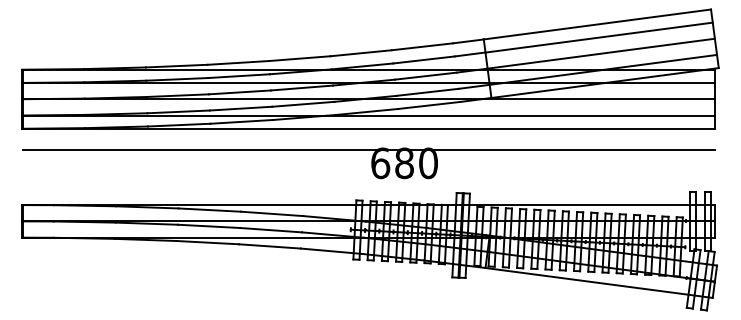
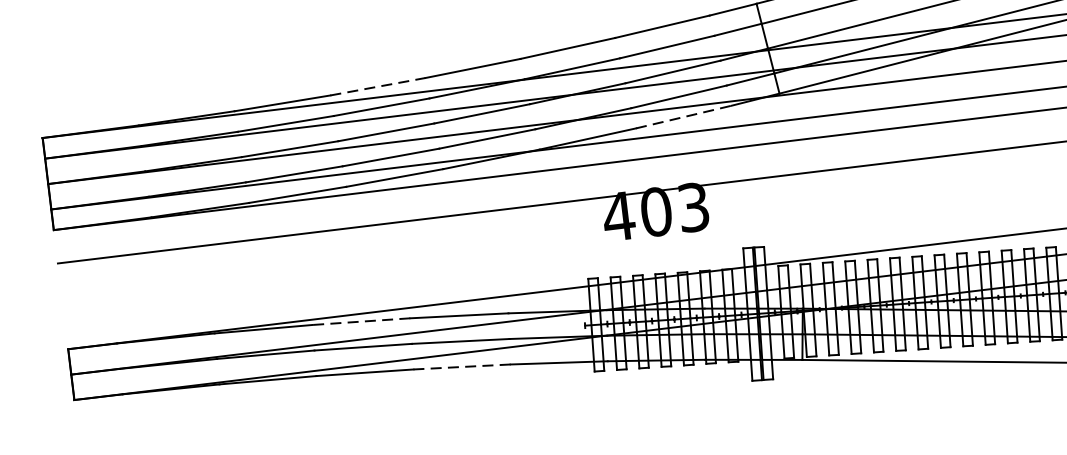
line: (238, 62) -> (378, 86), solid -> dashed
line: (429, 105) -> (684, 117), solid -> dashed
text: (403, 163) -> (654, 212), 680 -> 403
line: (209, 210) -> (360, 322), solid -> dashed
line: (269, 246) -> (461, 367), solid -> dashed

